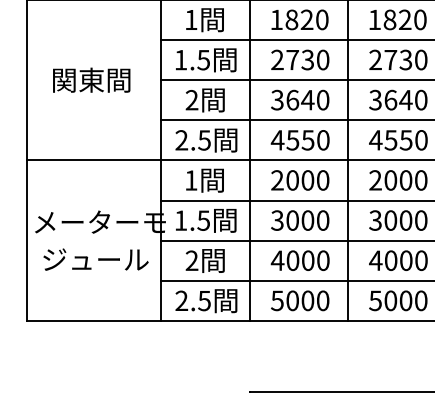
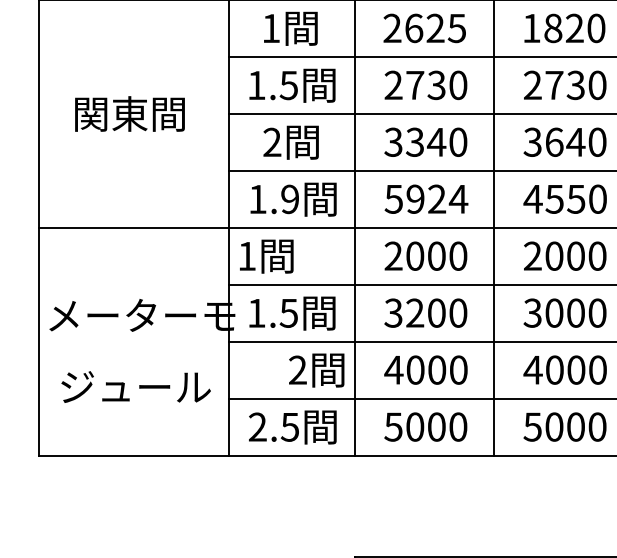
text: (299, 19) -> (424, 27), 1820 -> 2625
text: (292, 99) -> (414, 141), 3640 -> 3340
text: (192, 140) -> (273, 199), 2.5 -> 1.9
text: (300, 140) -> (426, 199), 4550 -> 5924
text: (204, 180) -> (265, 256), moved
text: (292, 220) -> (414, 313), 3000 -> 3200
text: (95, 259) -> (135, 386), moved
text: (204, 260) -> (315, 369), moved

